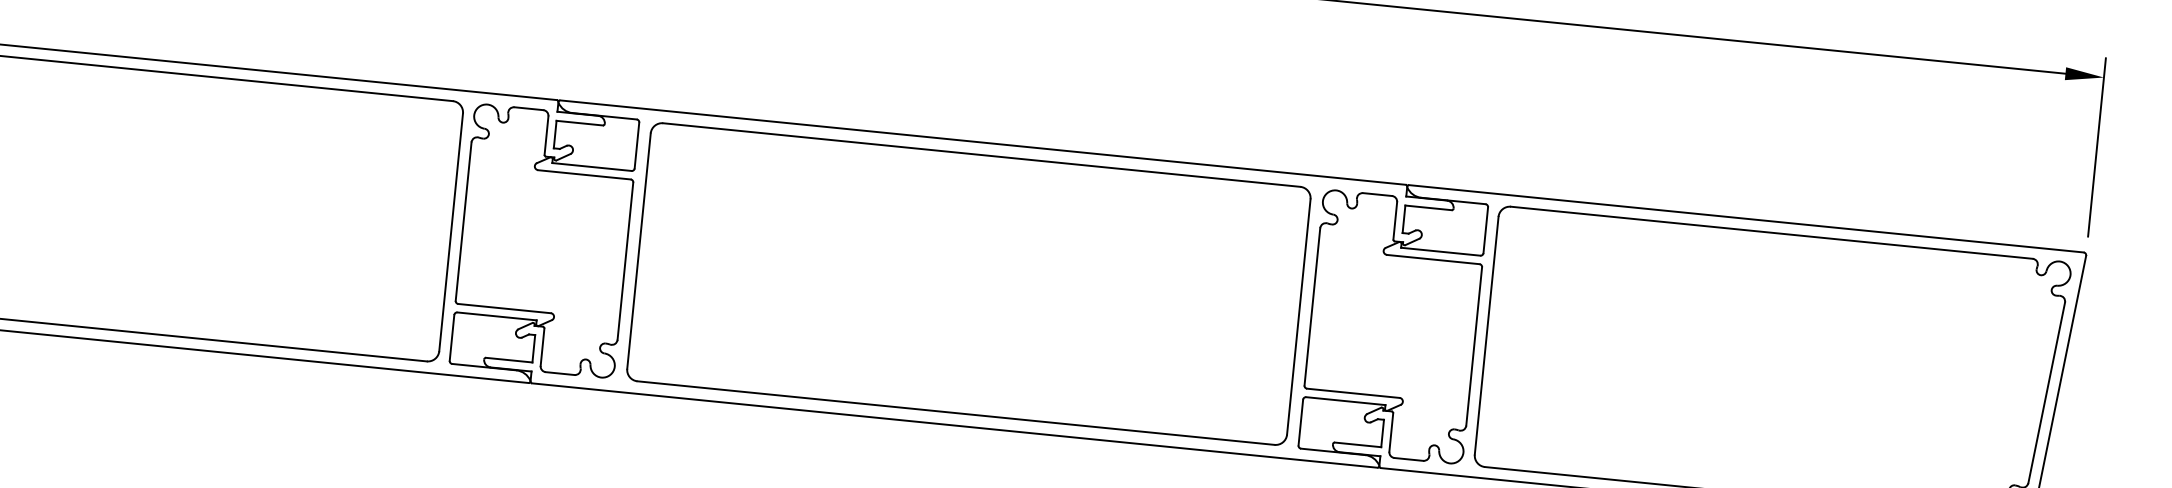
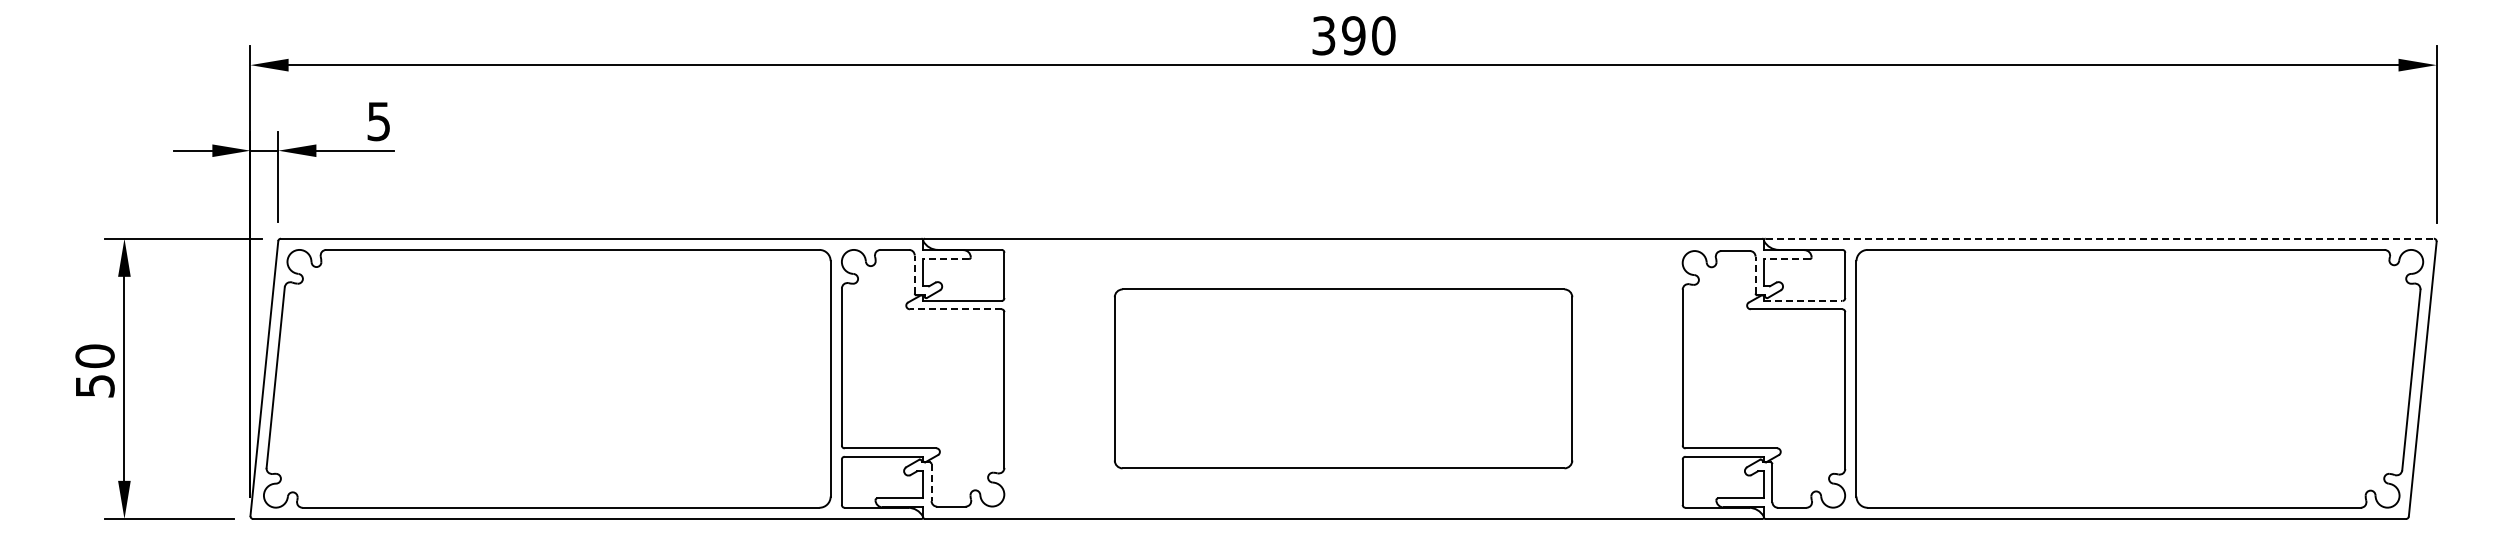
line: (580, 123) -> (946, 259), solid -> dashed
line: (546, 135) -> (914, 274), solid -> dashed
line: (584, 174) -> (955, 309), solid -> dashed
line: (1428, 208) -> (1786, 259), solid -> dashed
line: (1747, 218) -> (2100, 238), solid -> dashed
line: (1395, 220) -> (1755, 274), solid -> dashed
line: (1441, 251) -> (1803, 300), solid -> dashed
part: (968, 283) -> (1343, 378), size x0.7
line: (542, 348) -> (931, 483), solid -> dashed

